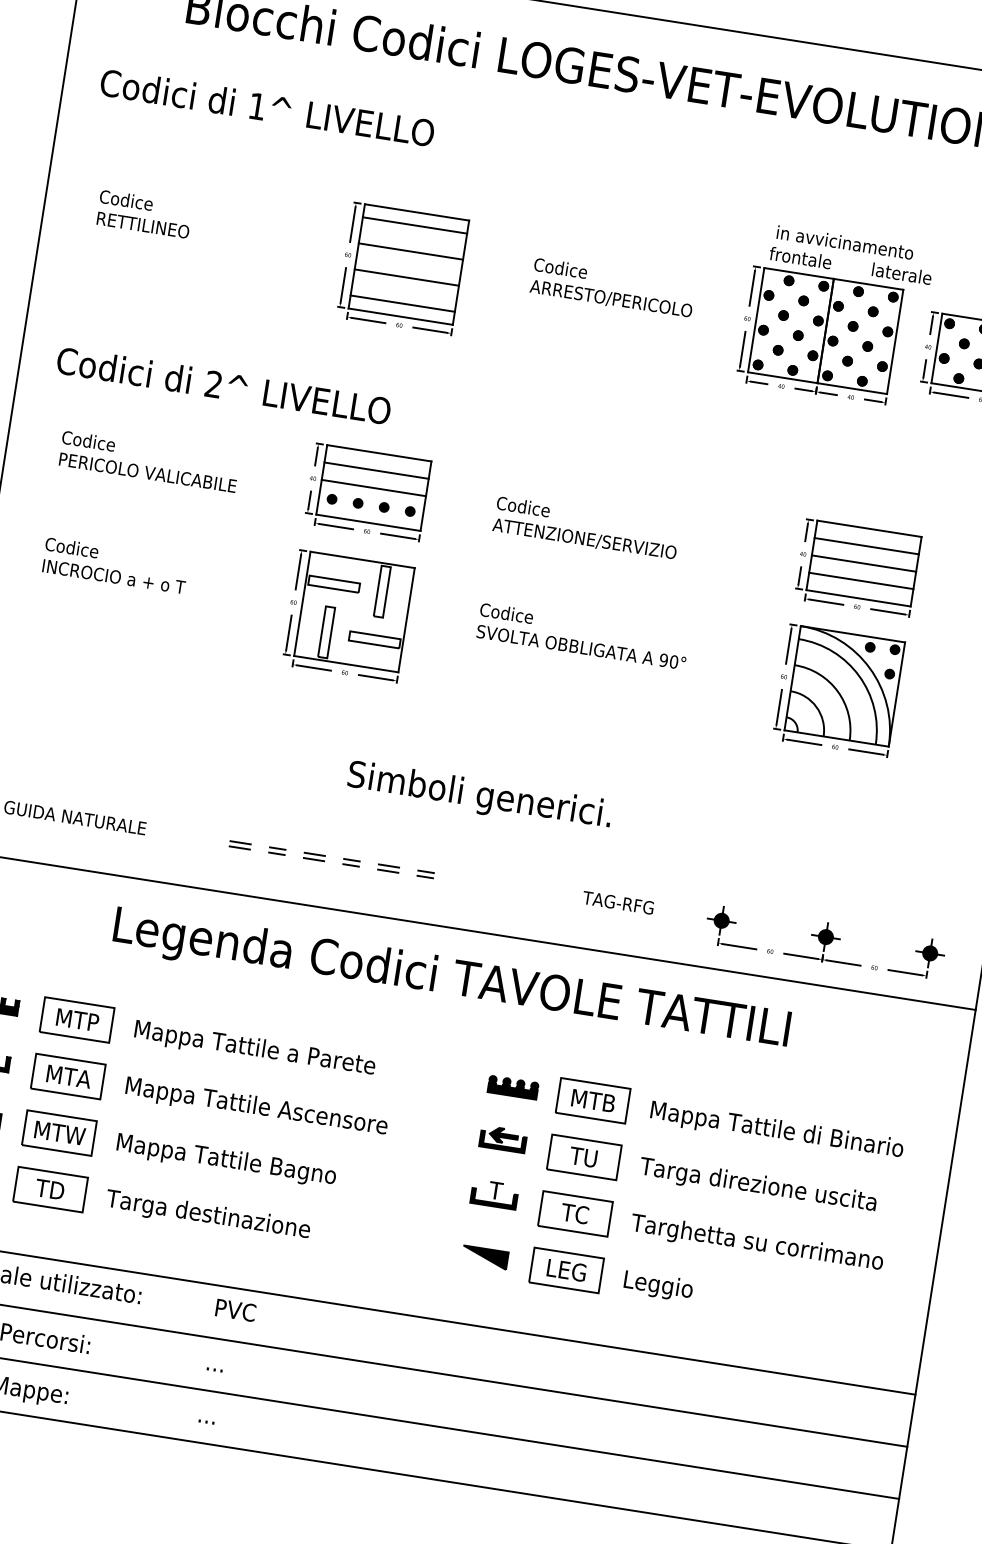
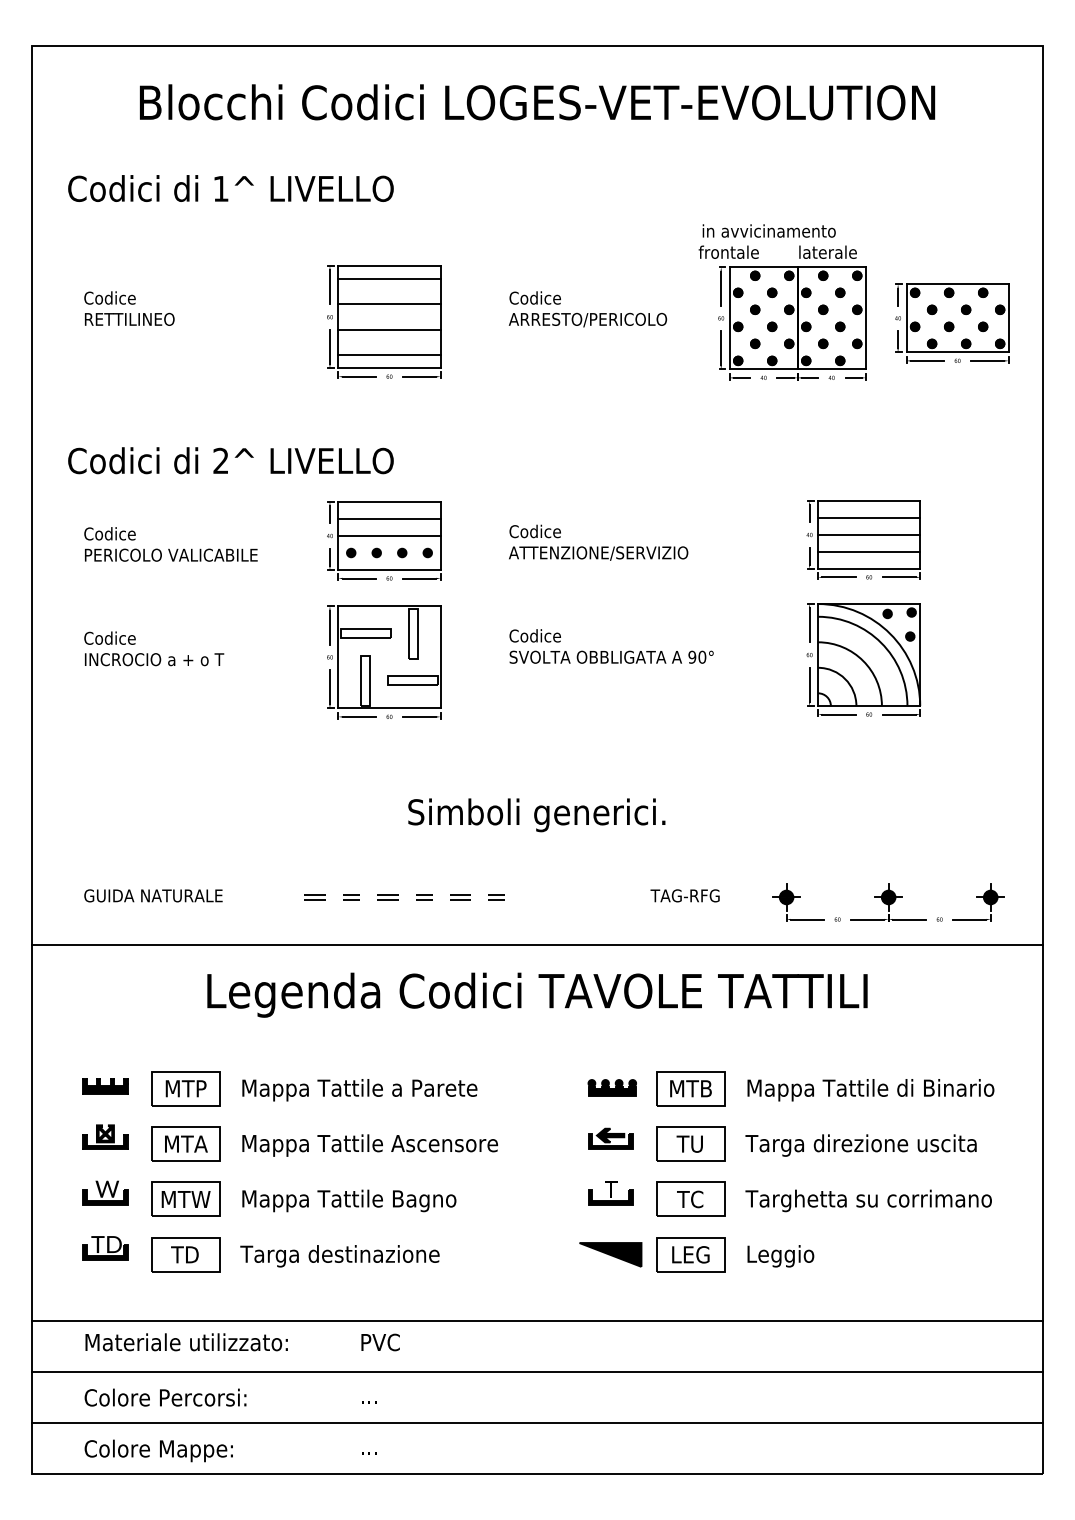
text: (852, 254) -> (777, 241), moved
part: (484, 1257) -> (610, 1254), size x1.4

